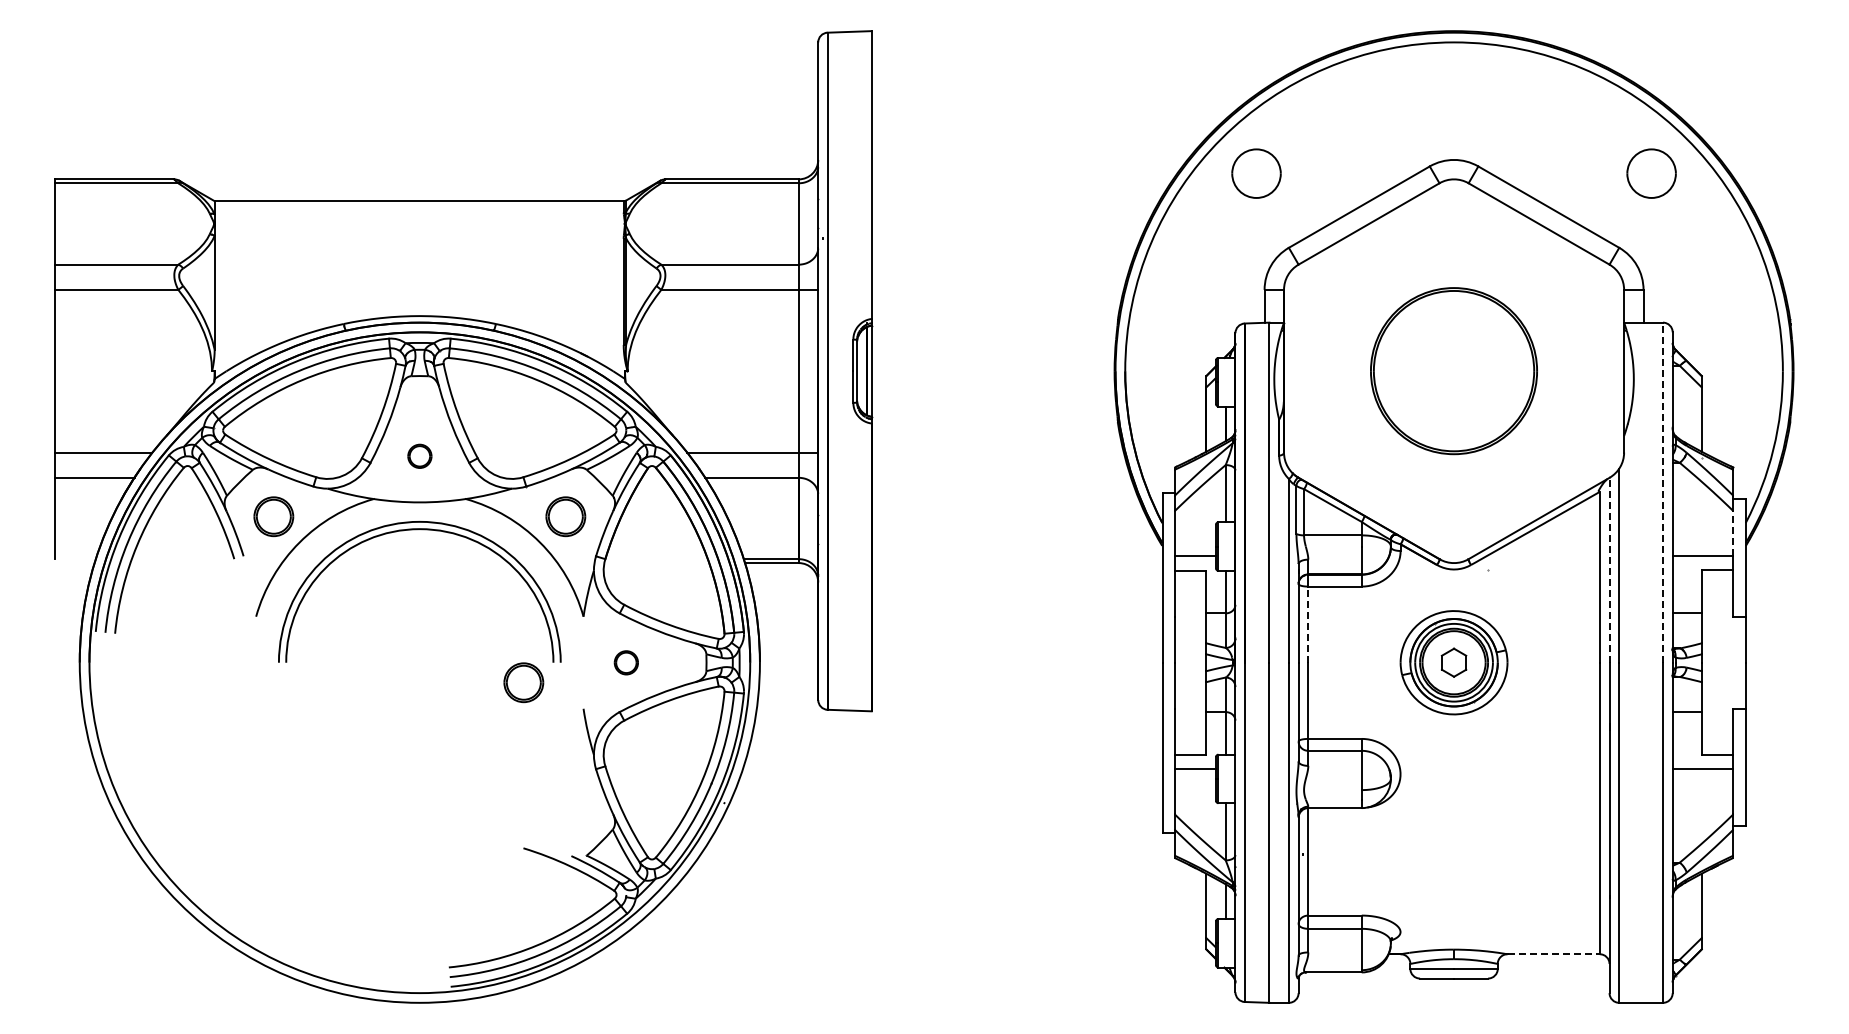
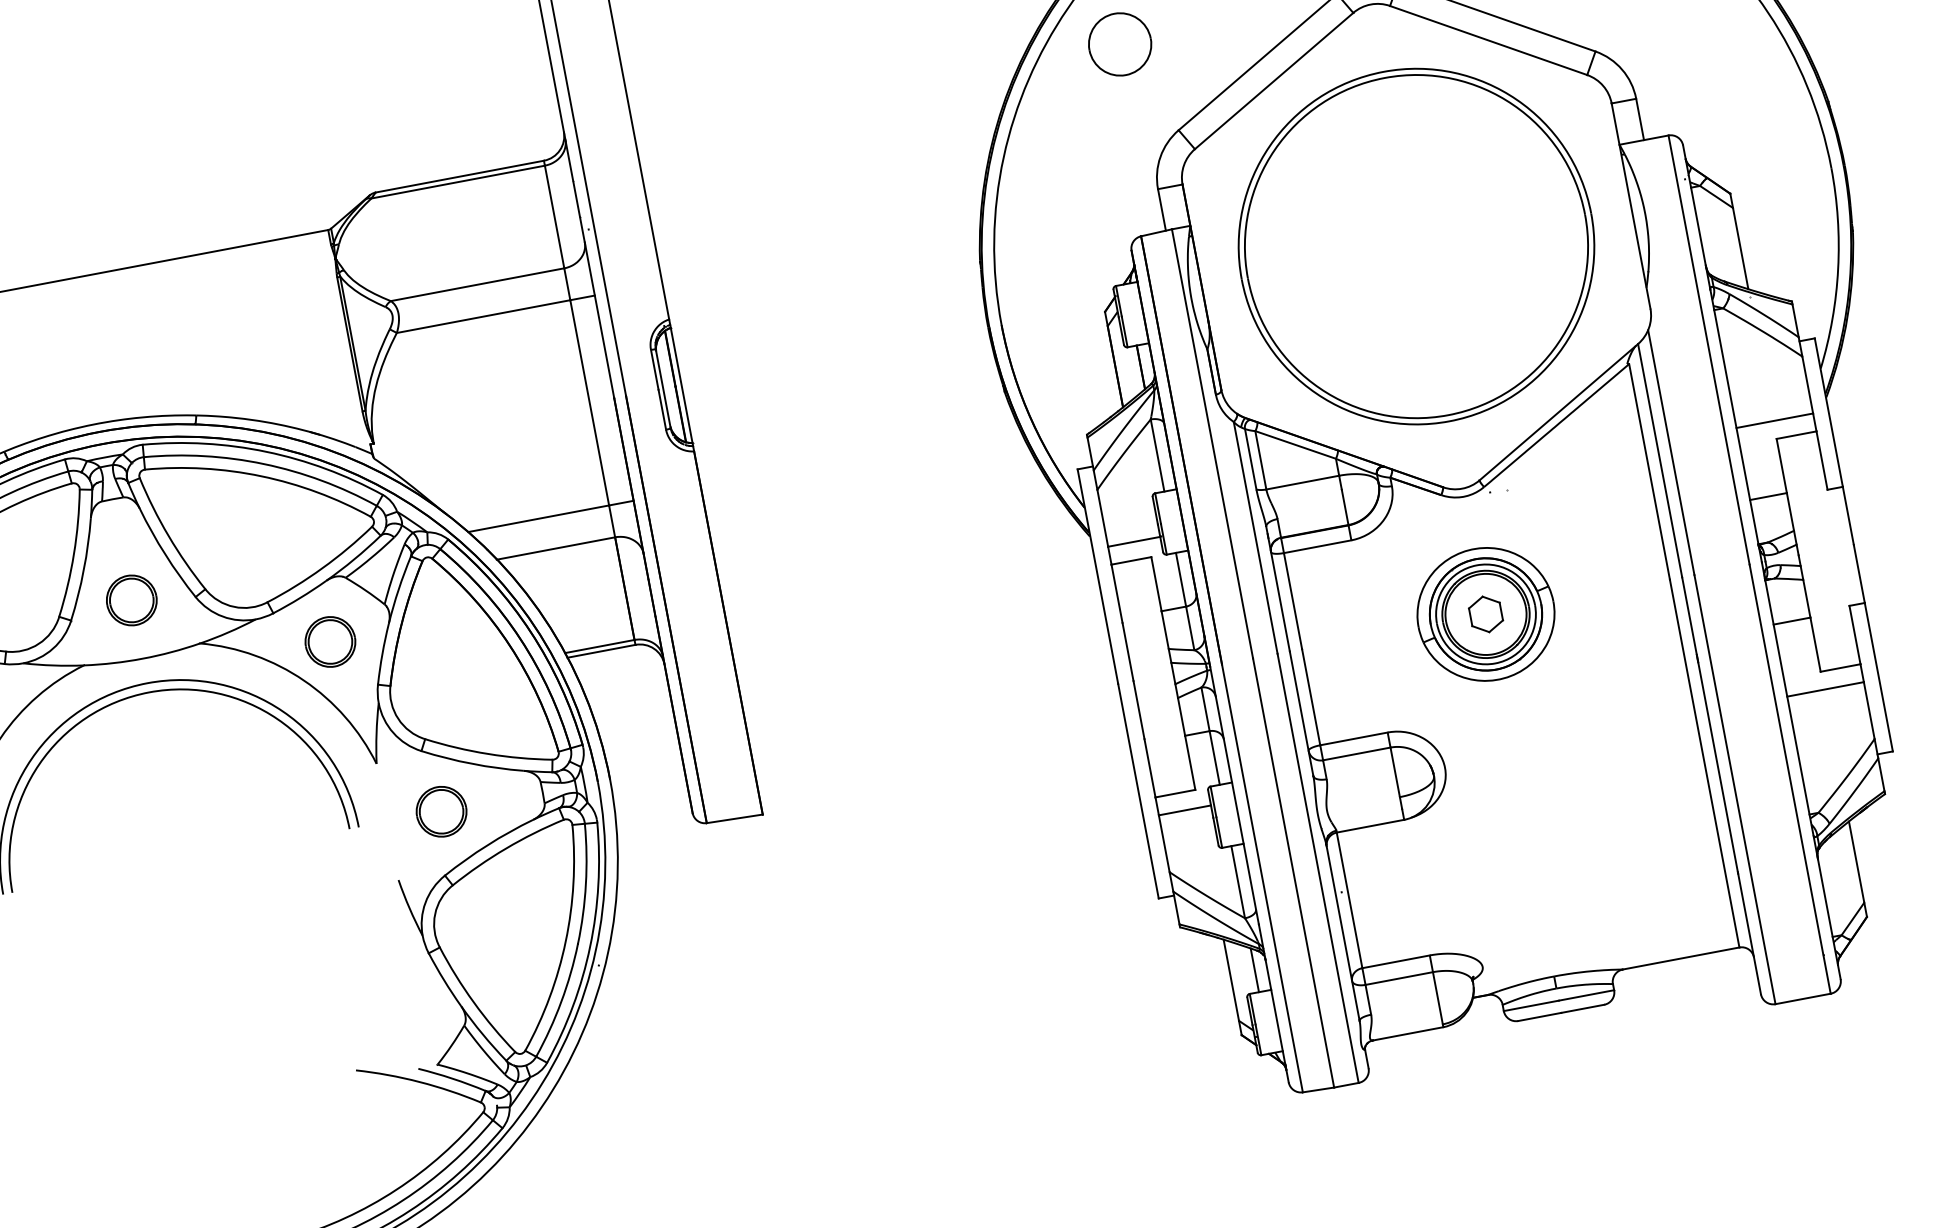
part: (1453, 370) -> (1415, 245), size x1.67
part: (419, 456) -> (131, 600), size x1.67
line: (1662, 492) -> (1708, 349), dashed -> solid
line: (1733, 533) -> (1807, 384), dashed -> solid
line: (1609, 569) -> (1659, 459), dashed -> solid
line: (1308, 624) -> (1293, 600), dashed -> solid
part: (626, 662) -> (441, 811), size x1.67
part: (523, 682) -> (316, 861), removed
line: (1554, 954) -> (1682, 958), dashed -> solid

